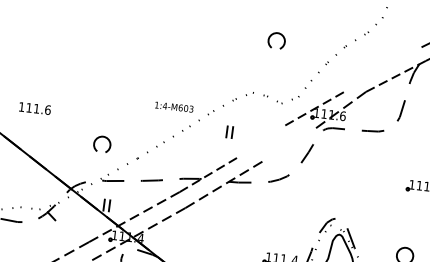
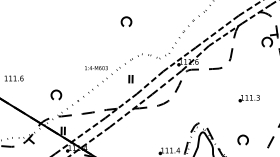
part: (276, 40) -> (126, 21), moved
line: (381, 69) -> (216, 31), added
line: (260, 141) -> (149, 82), added
line: (288, 144) -> (166, 82), added

